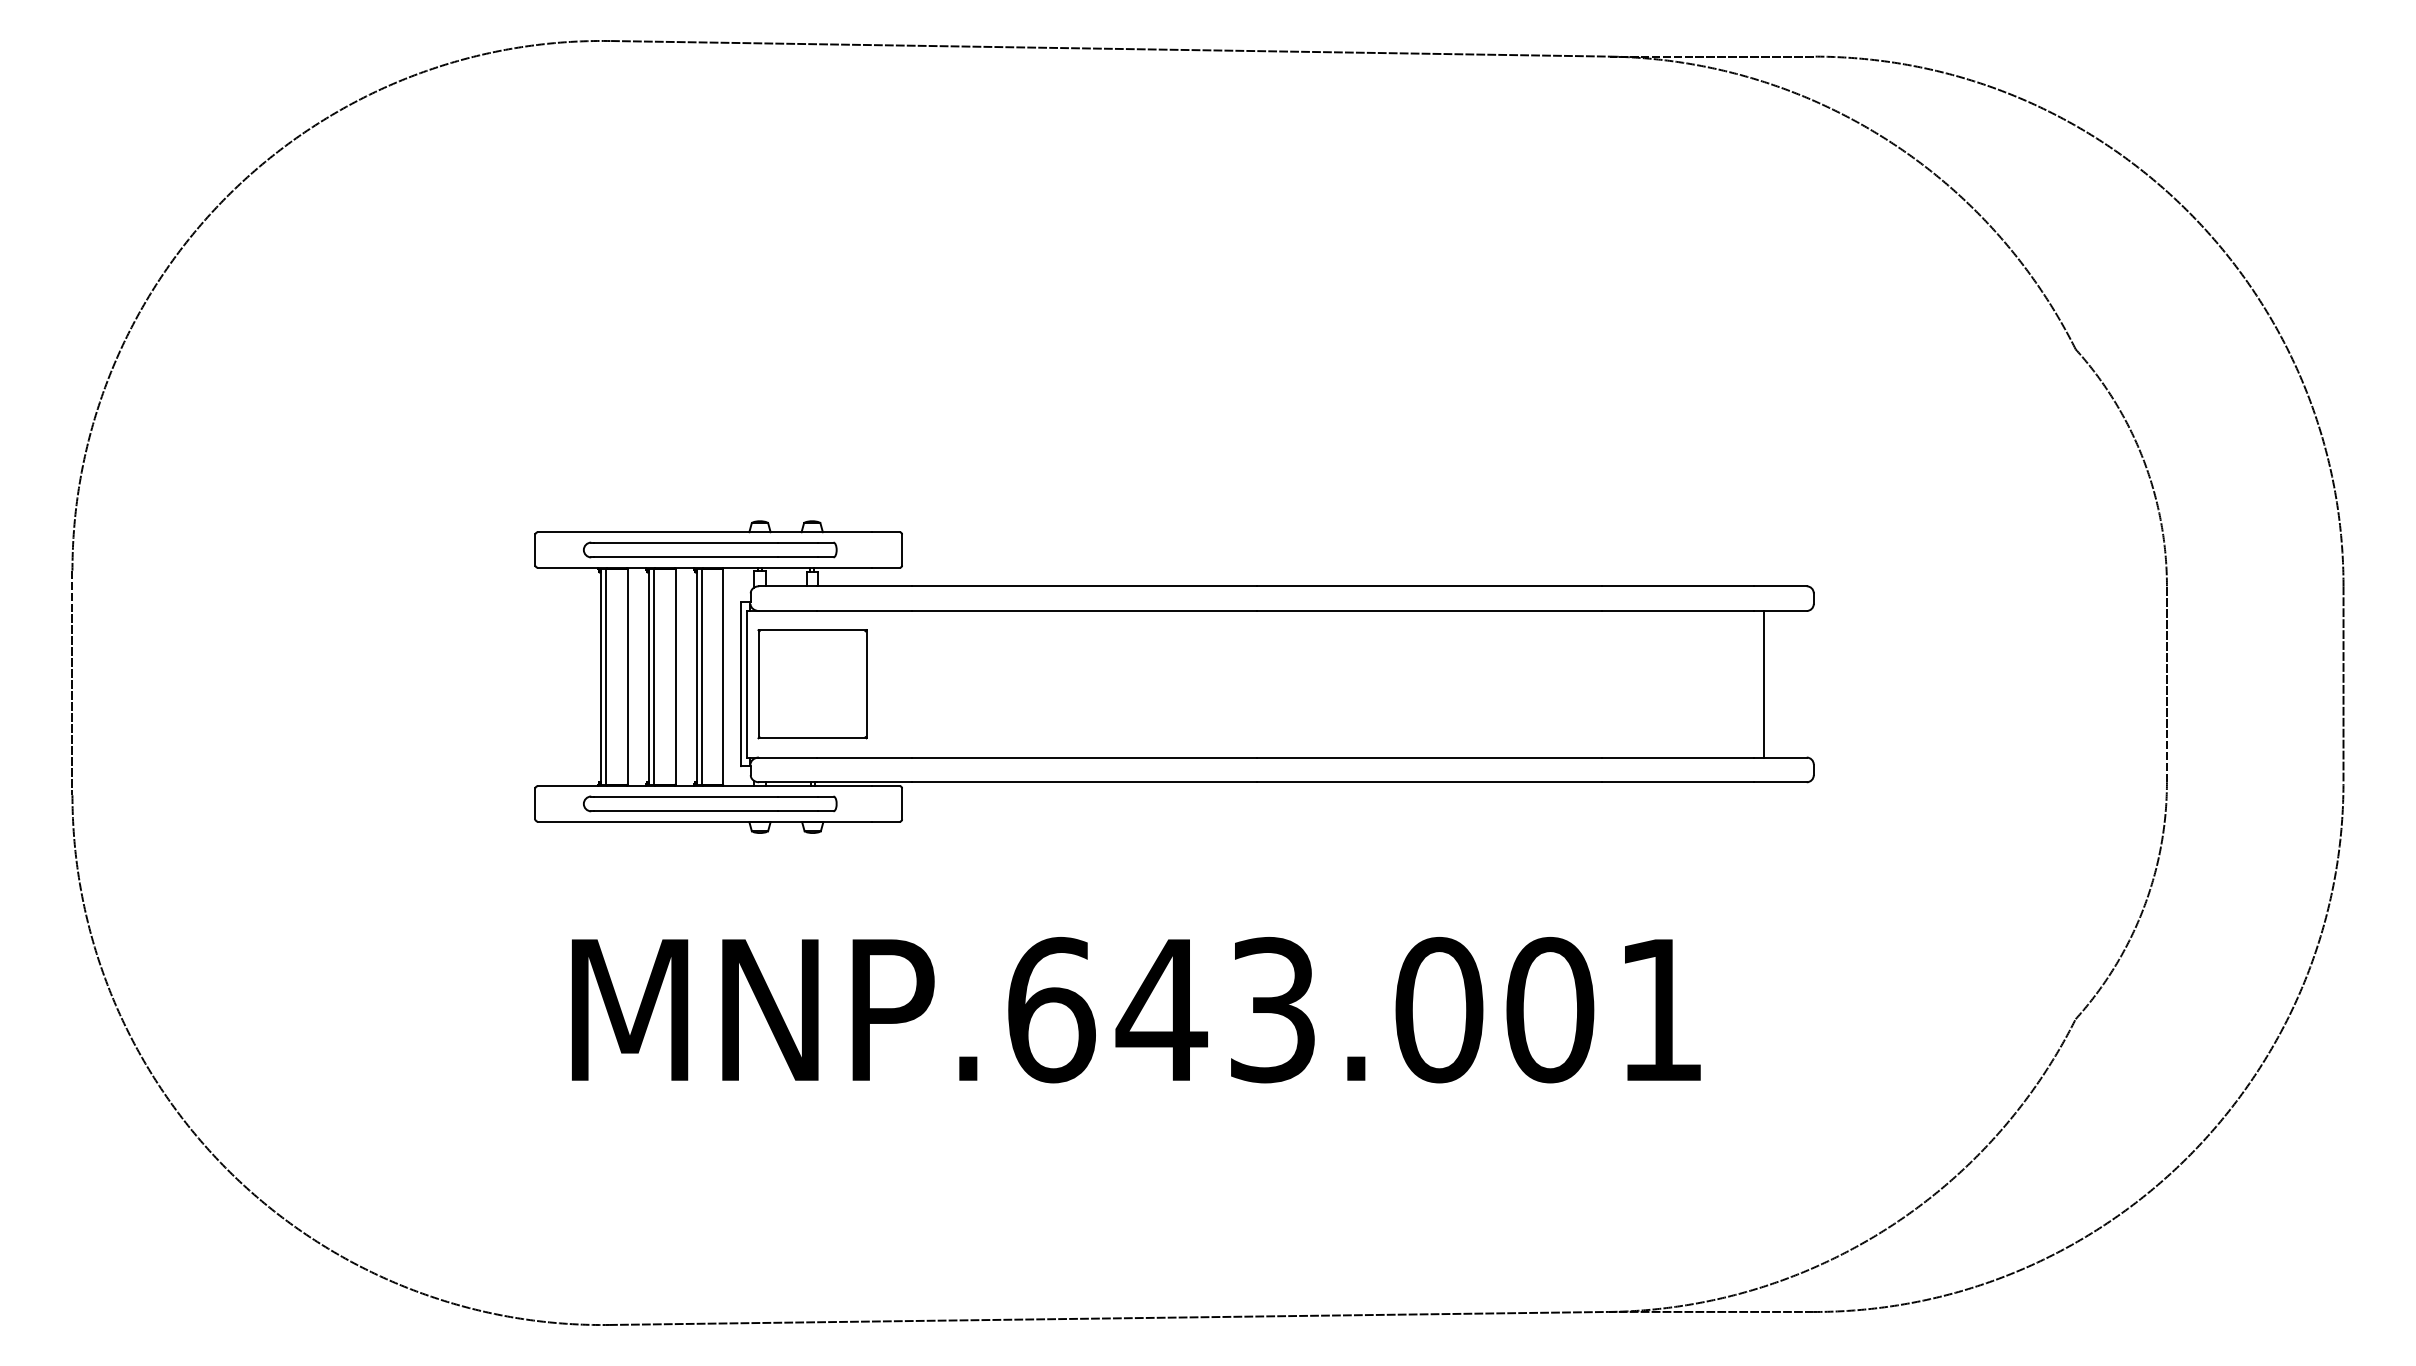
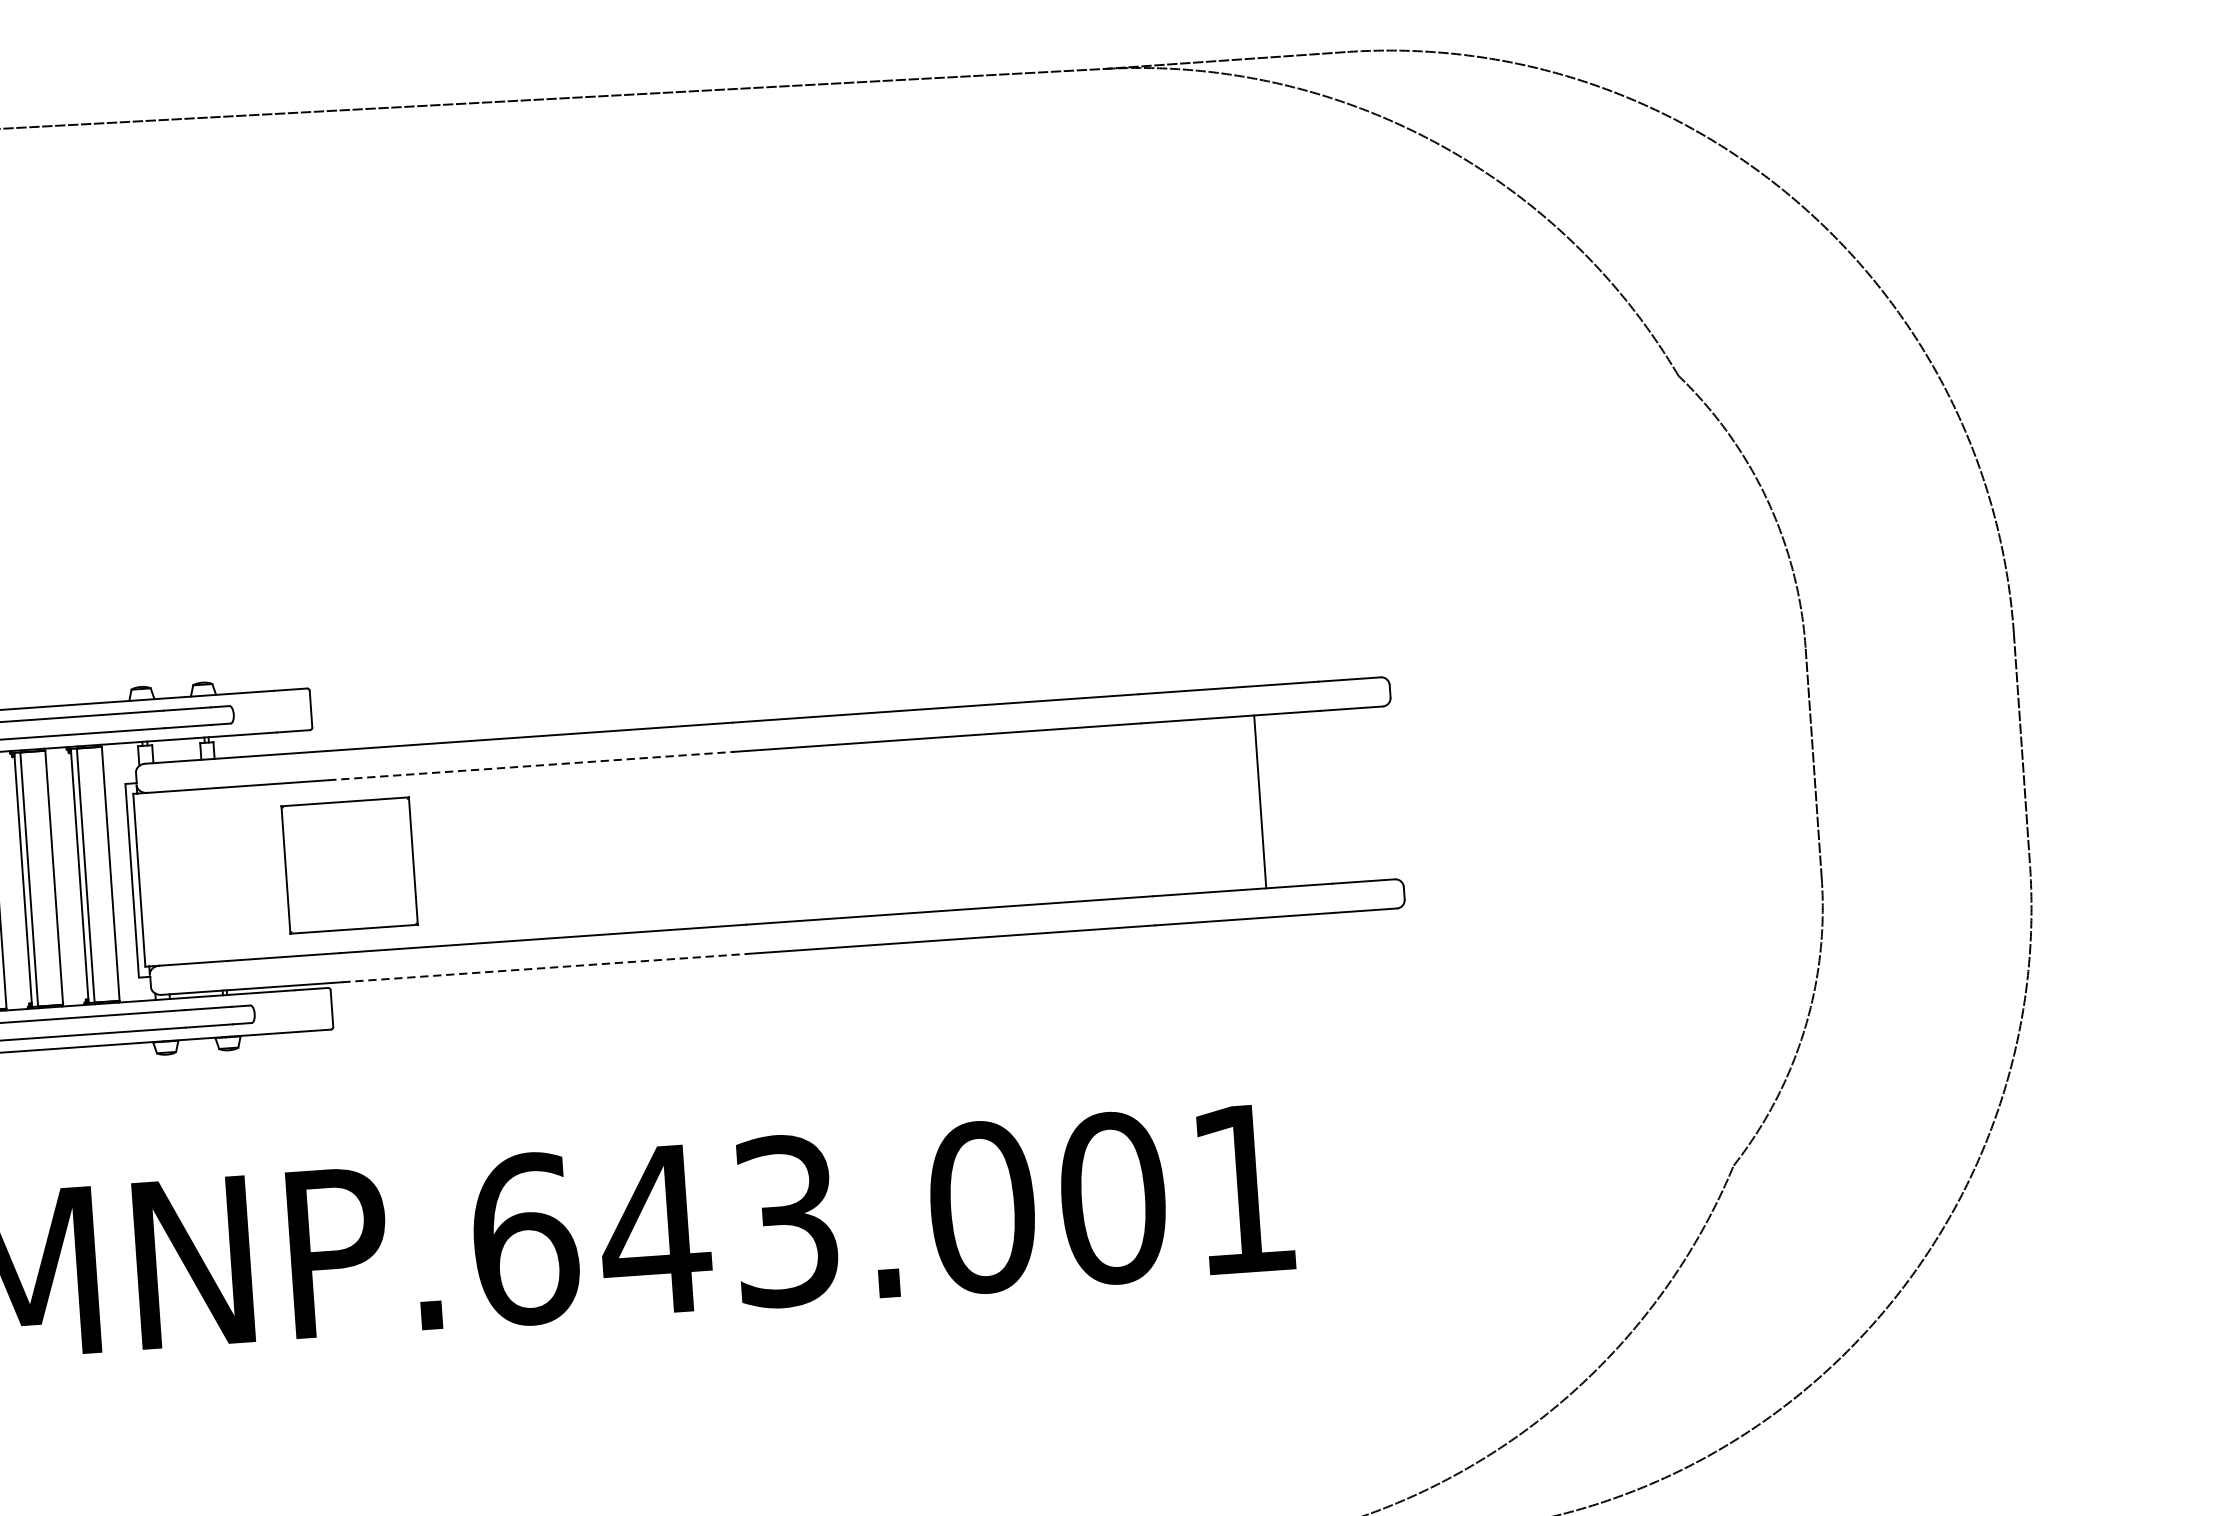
line: (1085, 611) -> (532, 766), solid -> dashed
part: (812, 684) -> (349, 865), moved
line: (1763, 684) -> (1260, 802), moved
line: (1085, 782) -> (546, 968), solid -> dashed

